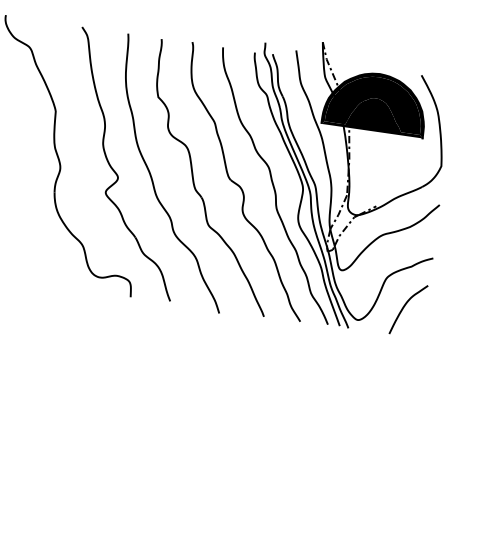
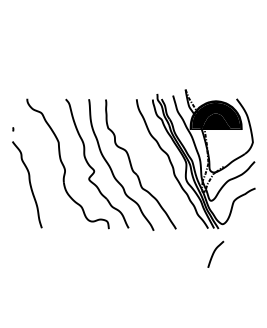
part: (245, 180) -> (157, 163), removed
curve: (406, 307) -> (214, 253), moved

